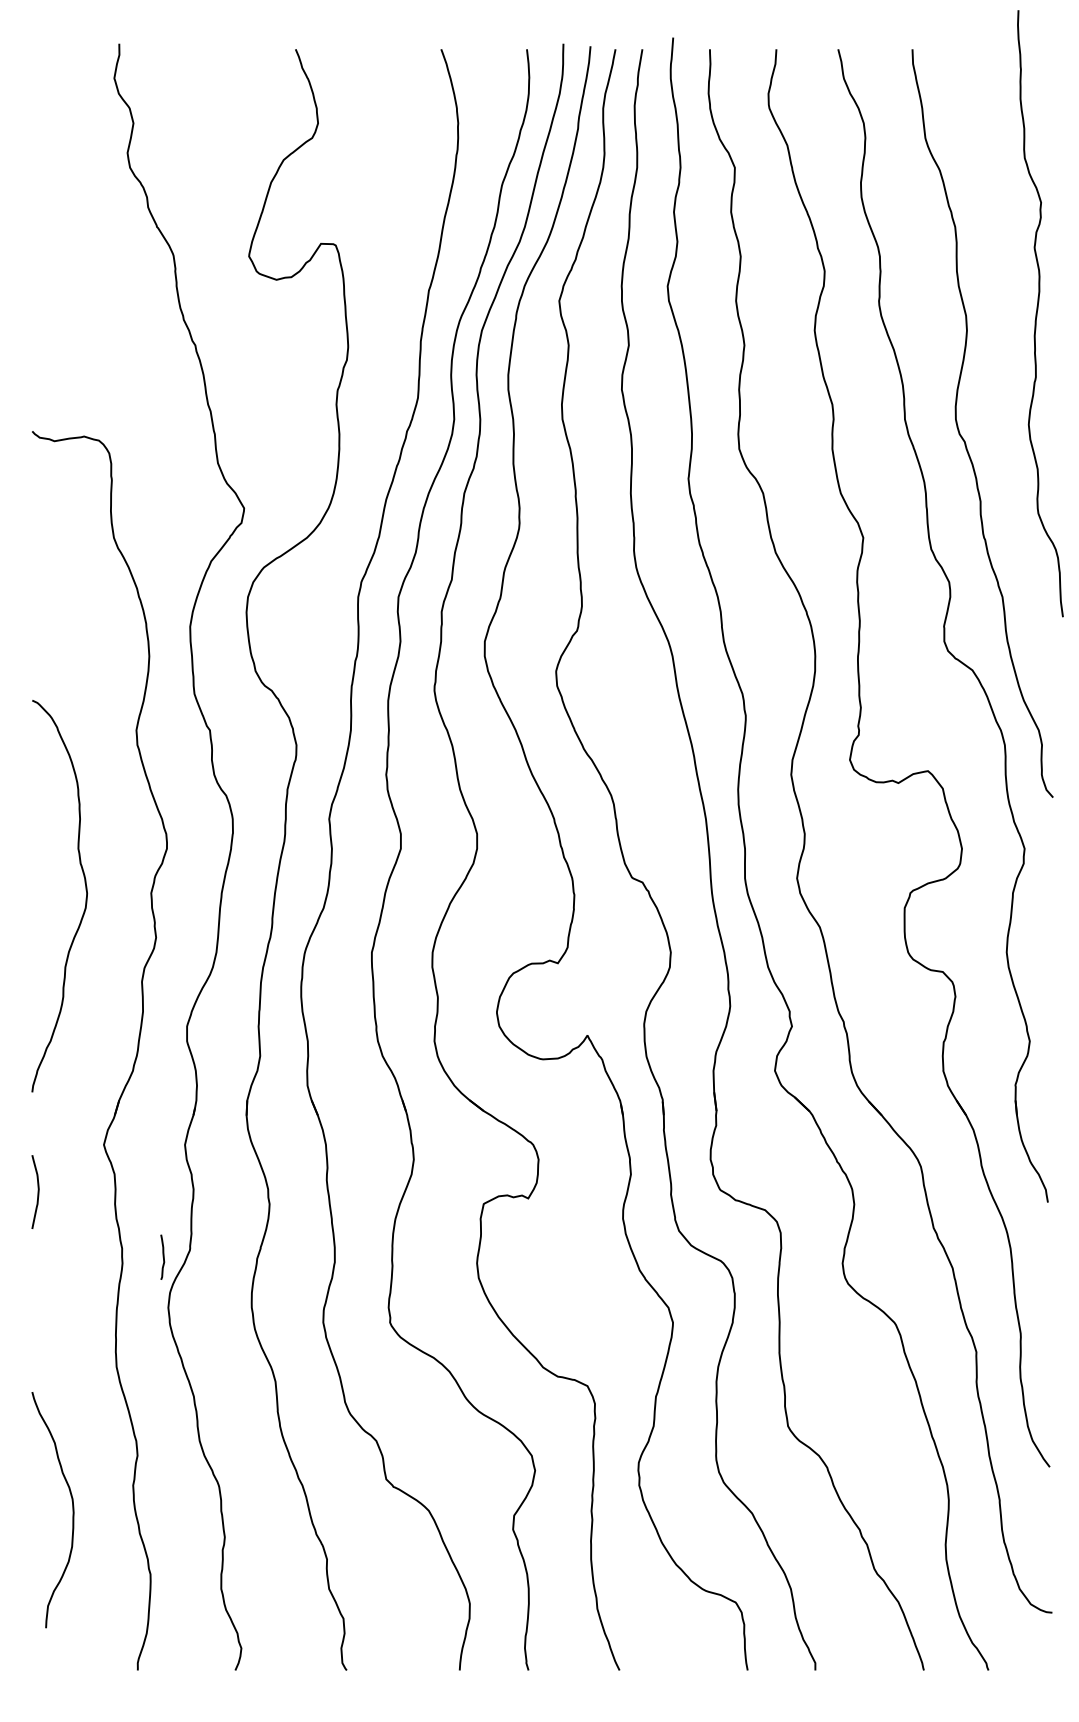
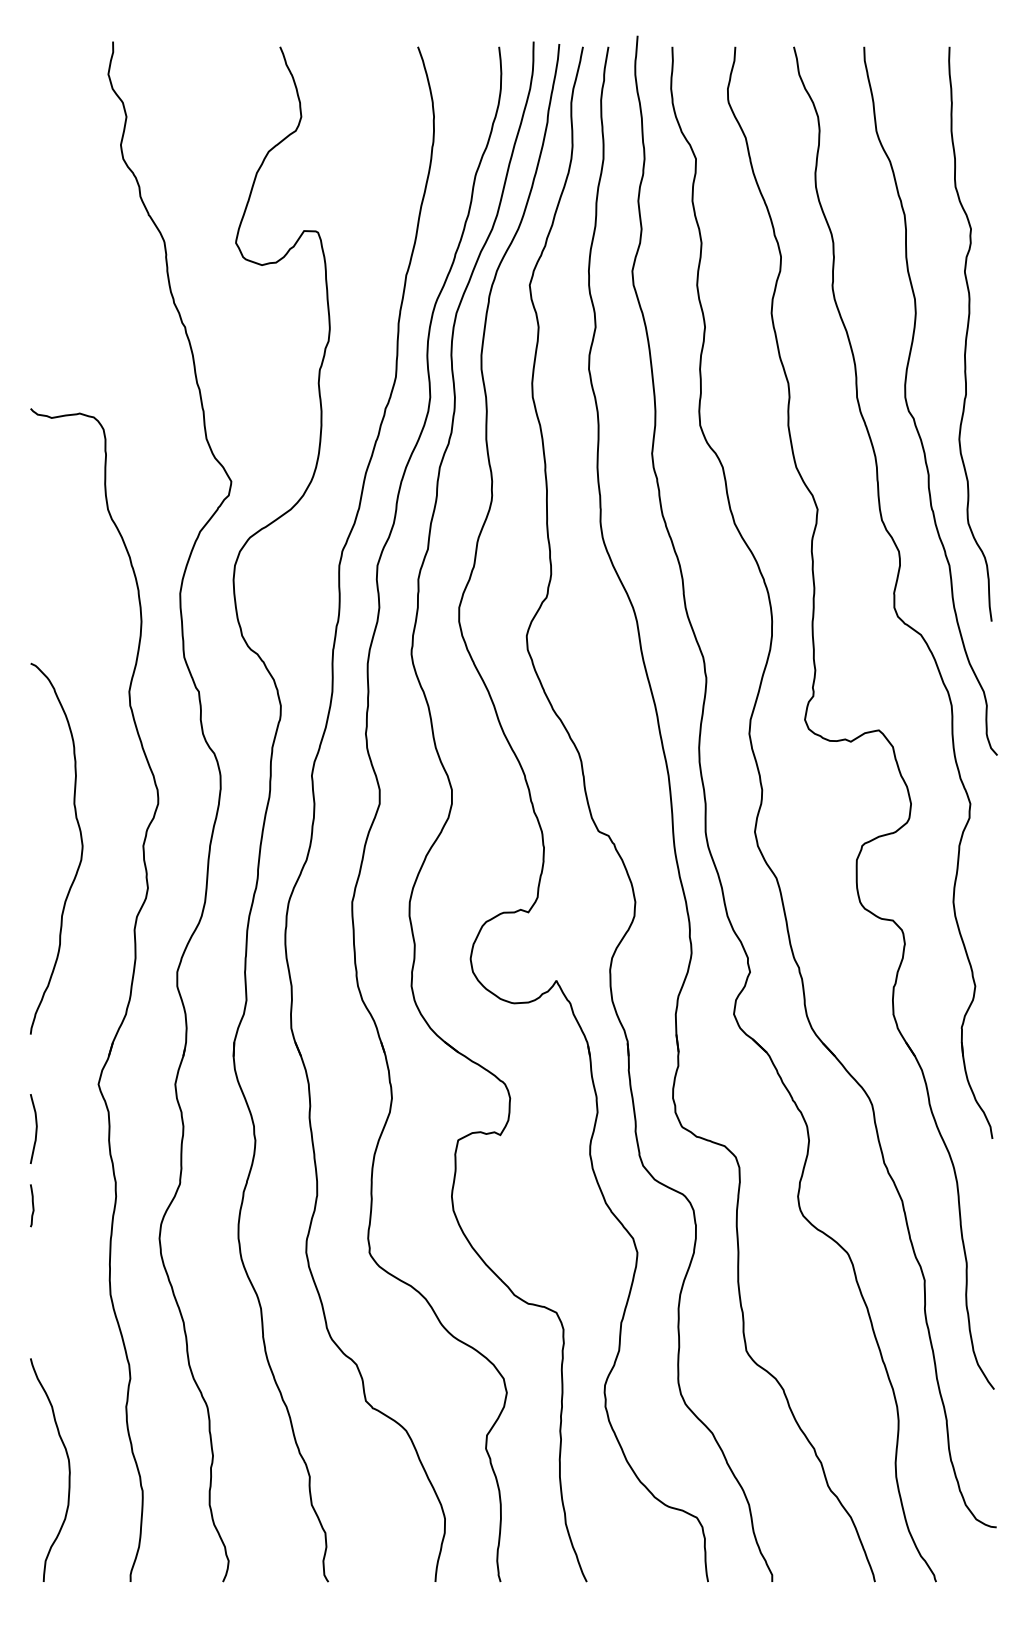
curve: (1038, 310) -> (968, 331), moved
curve: (163, 1257) -> (32, 1205), moved
curve: (72, 1509) -> (68, 1469), moved

